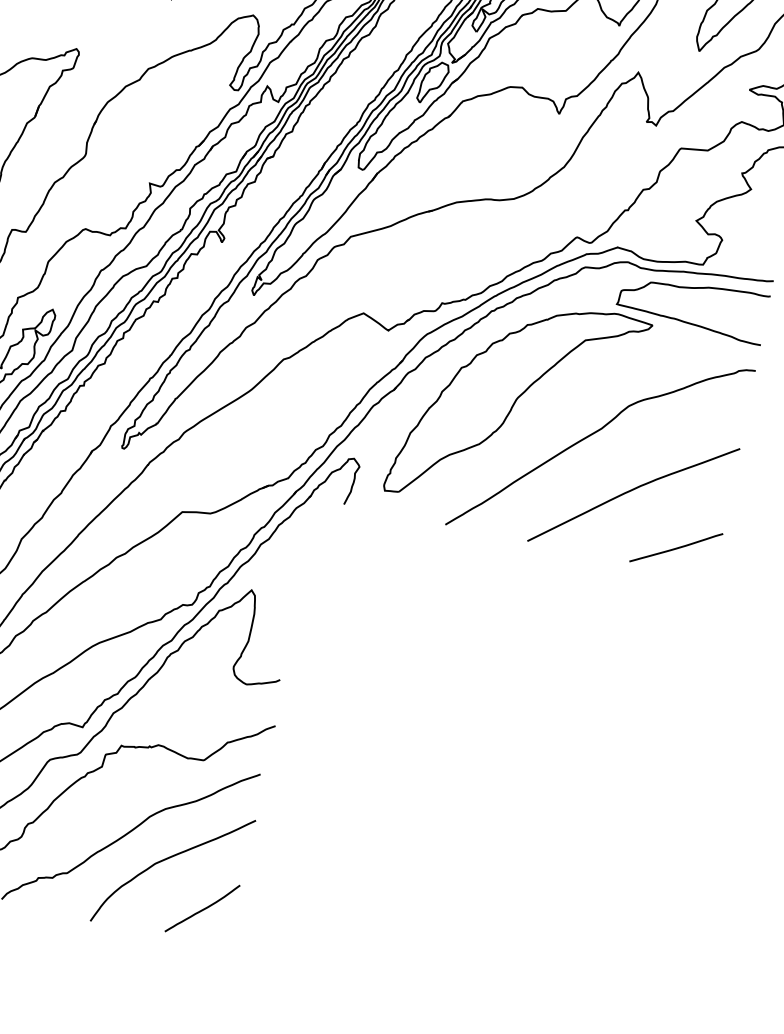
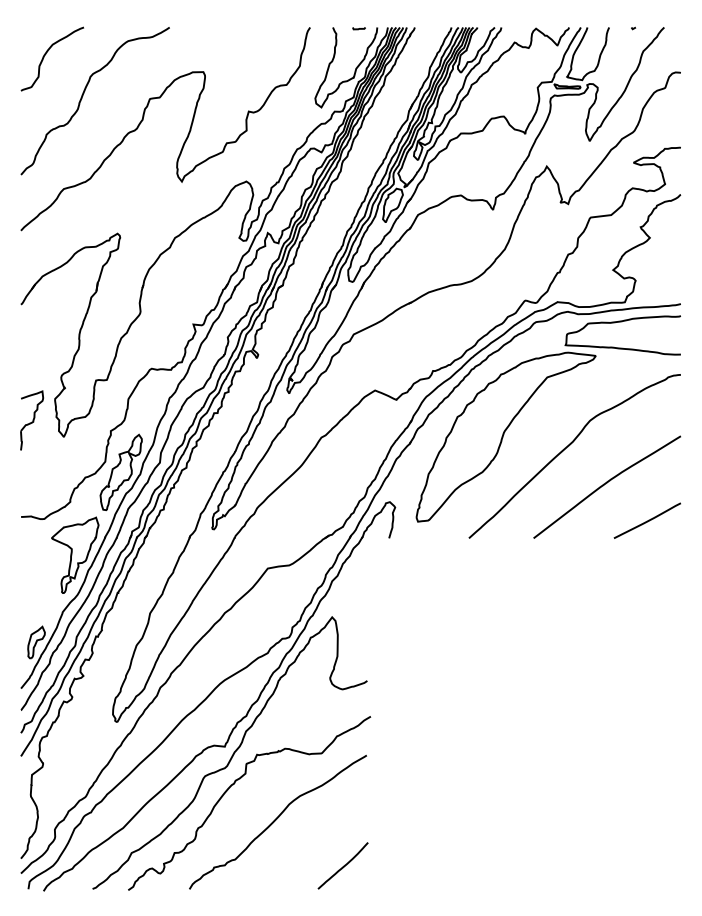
curve: (167, 860) -> (309, 834), removed

